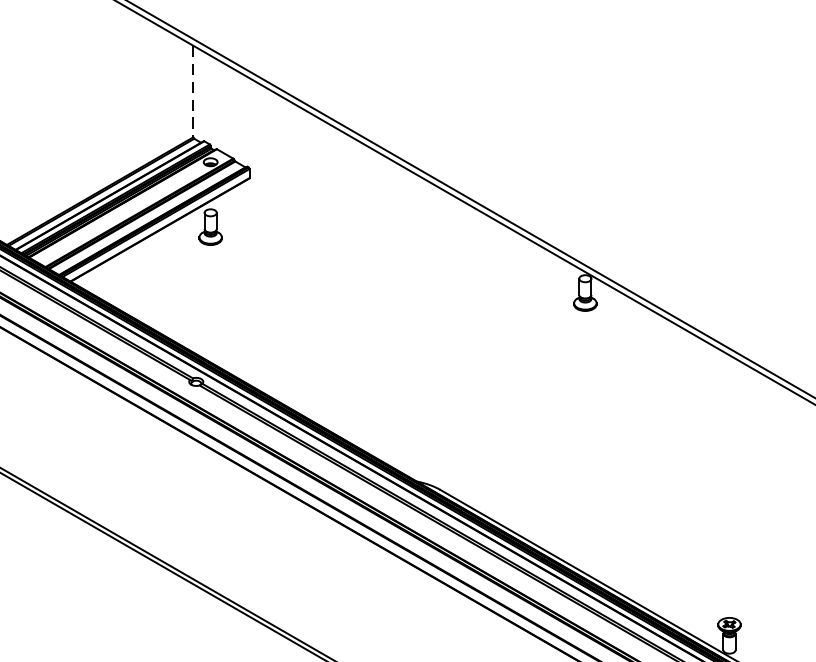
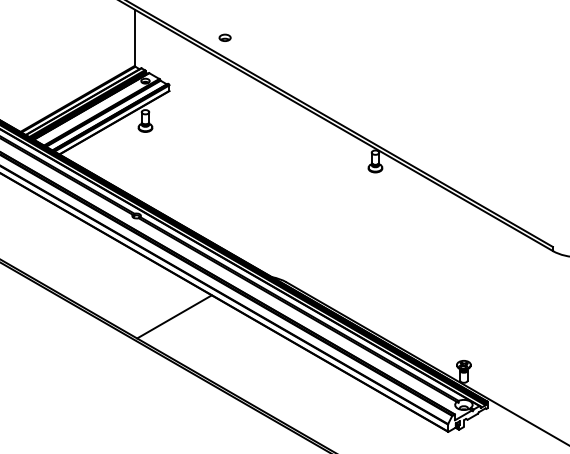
part: (339, 91) -> (224, 37), added
line: (192, 92) -> (134, 38), dashed -> solid
line: (257, 545) -> (174, 316), added

